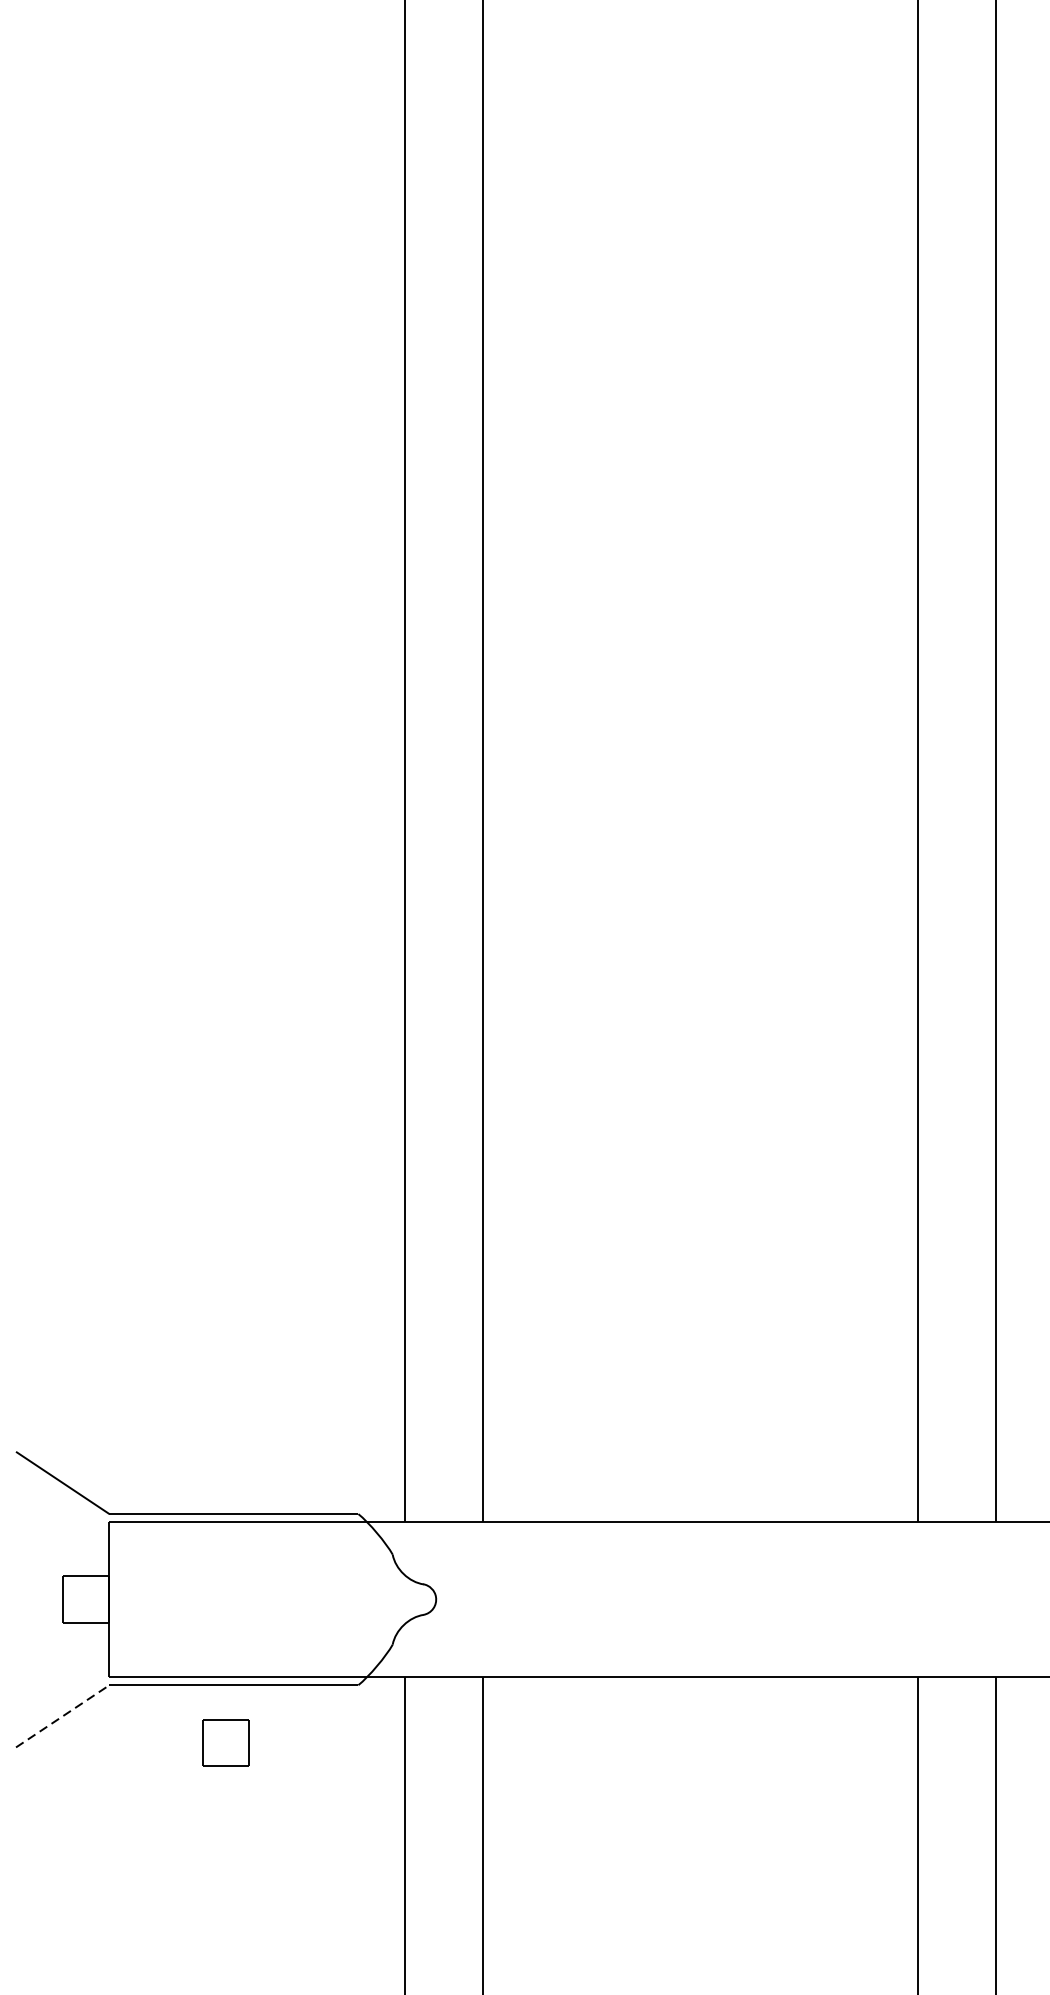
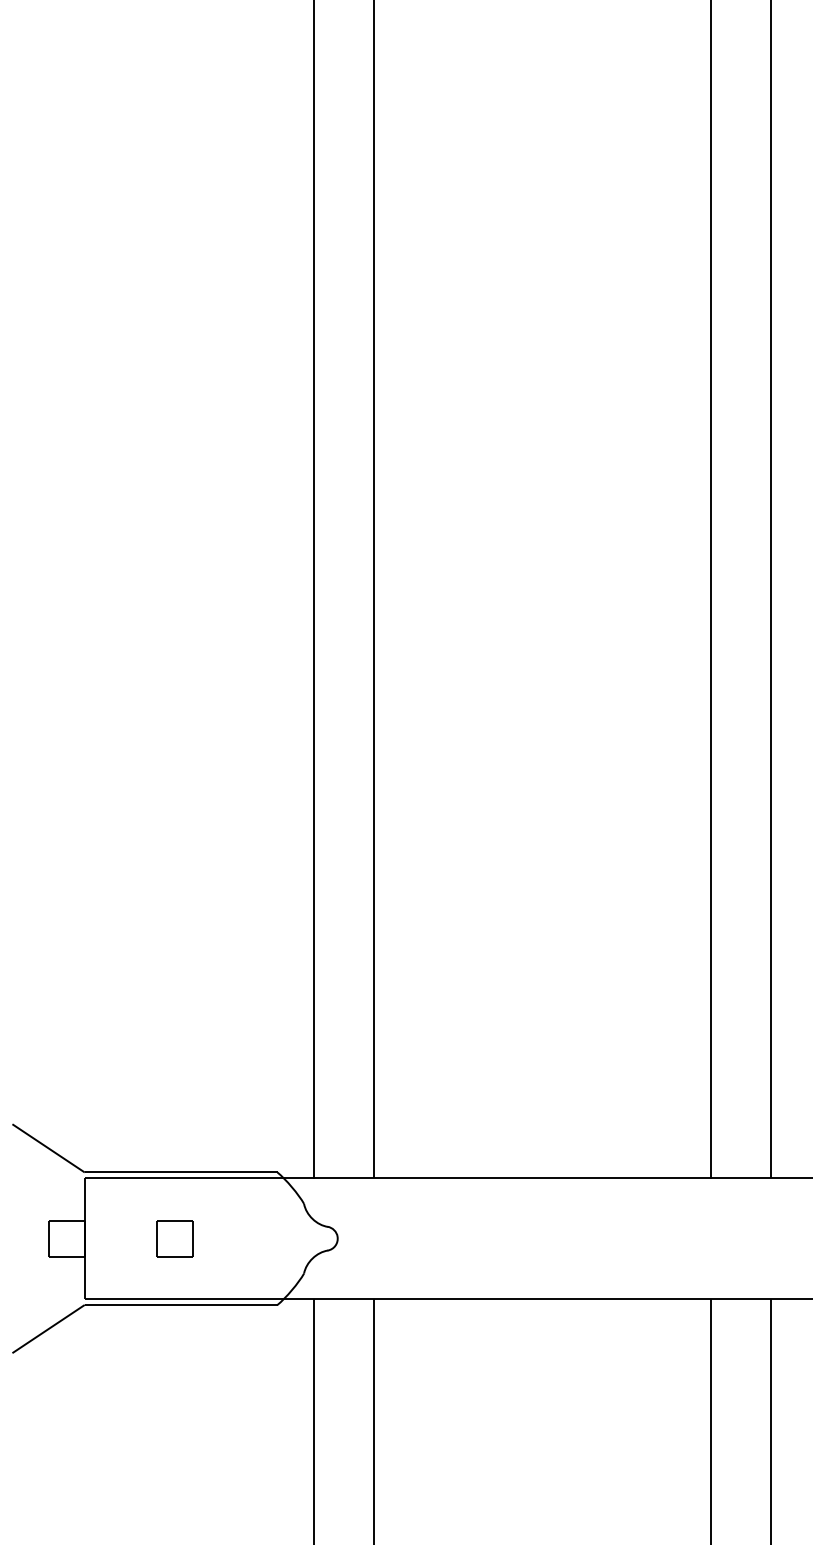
line: (63, 1715) -> (49, 1328), dashed -> solid
part: (225, 1742) -> (174, 1238), moved

